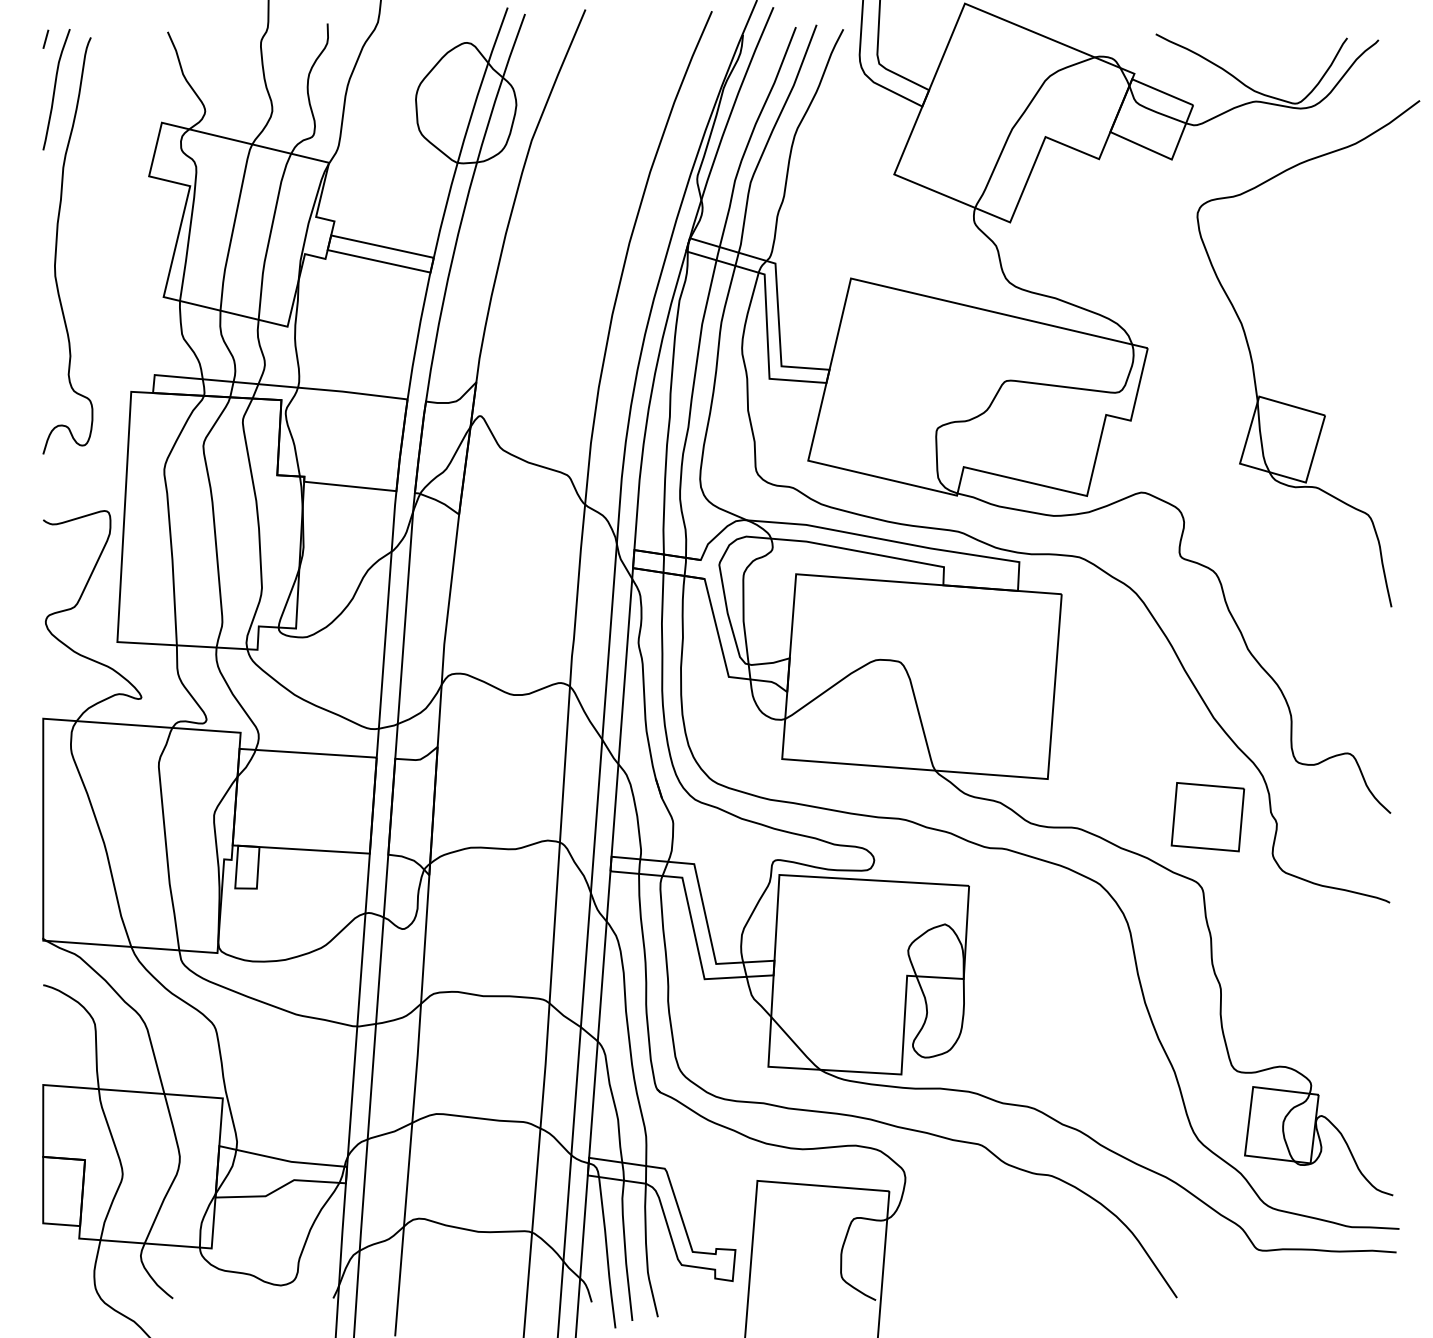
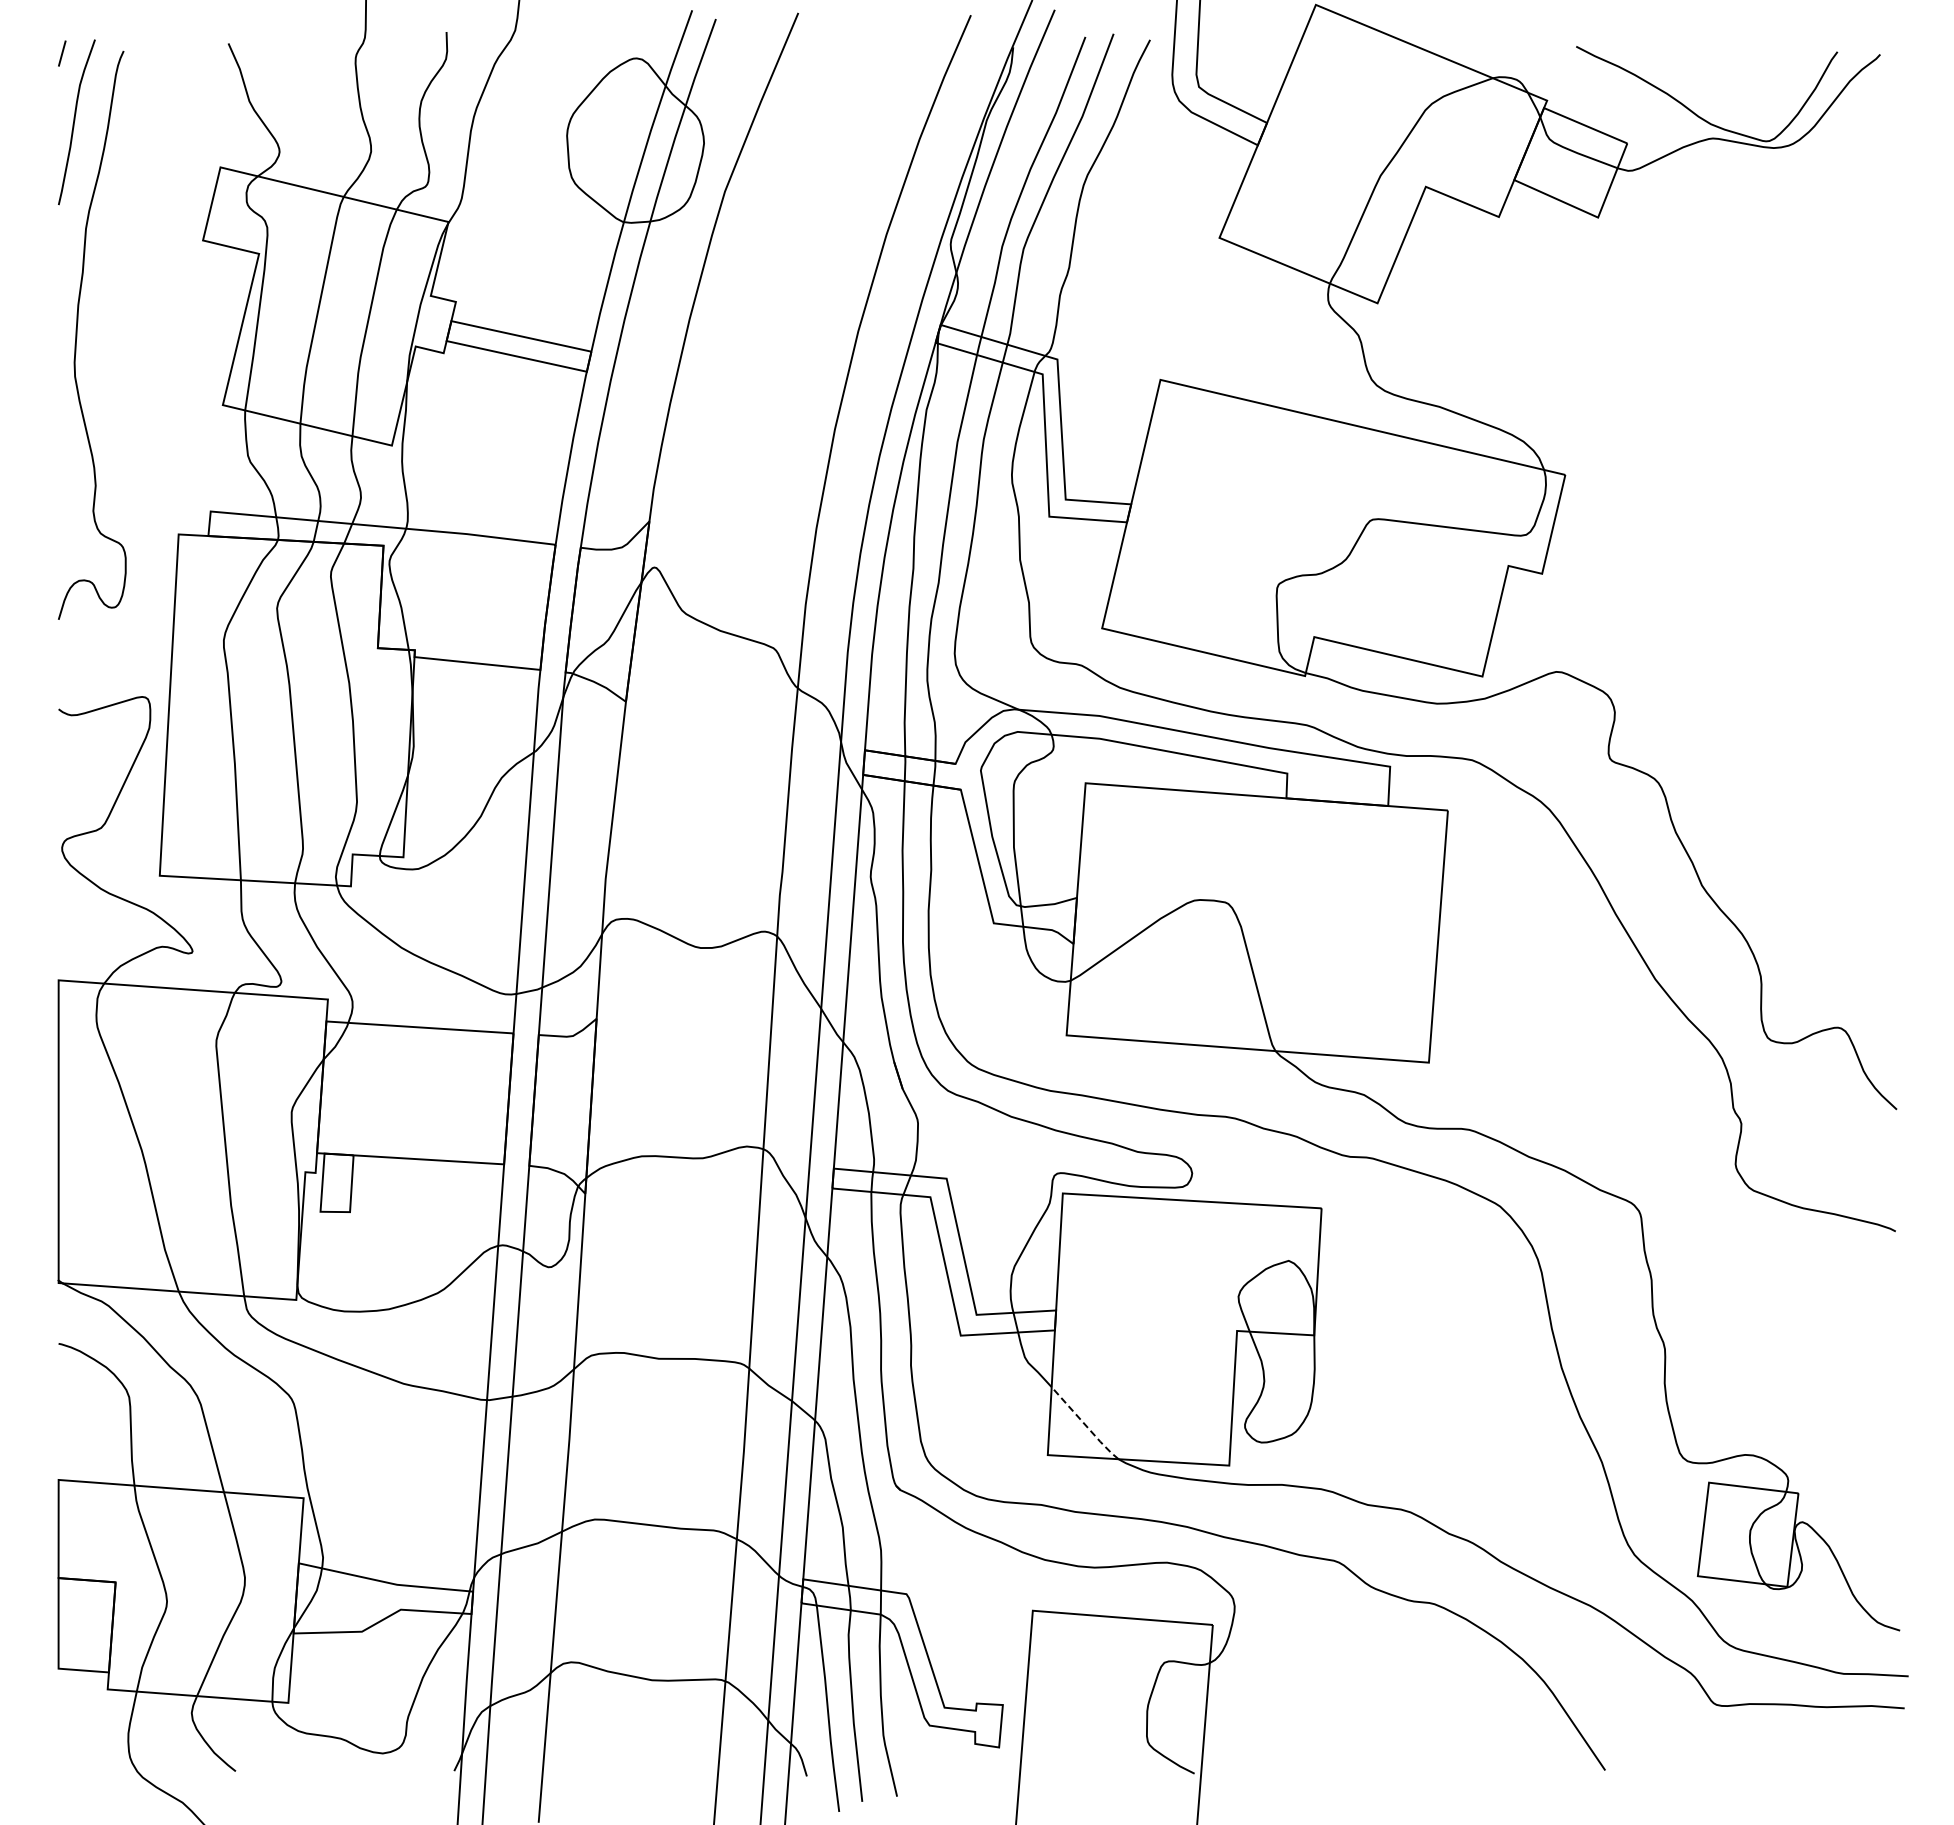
part: (1294, 405) -> (1765, 553), removed
part: (1208, 817) -> (1647, 1114), removed
line: (796, 1044) -> (1085, 1424), solid -> dashed

